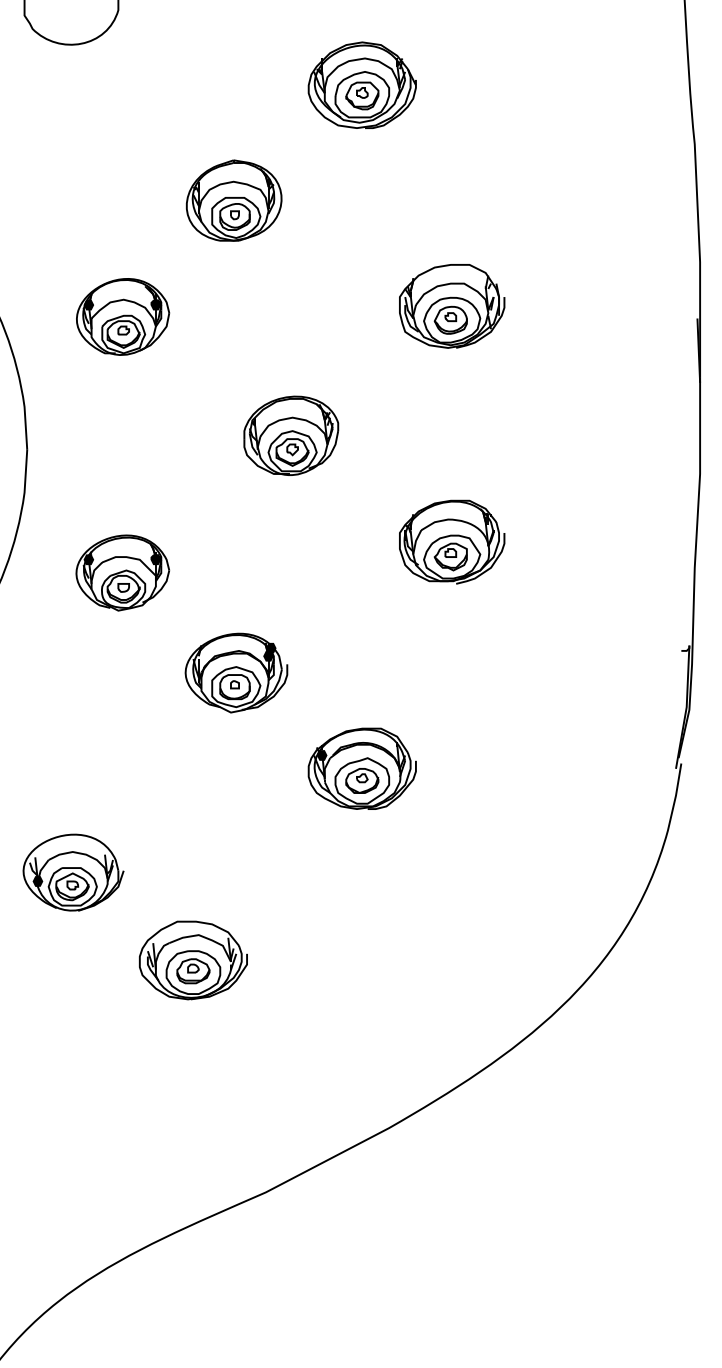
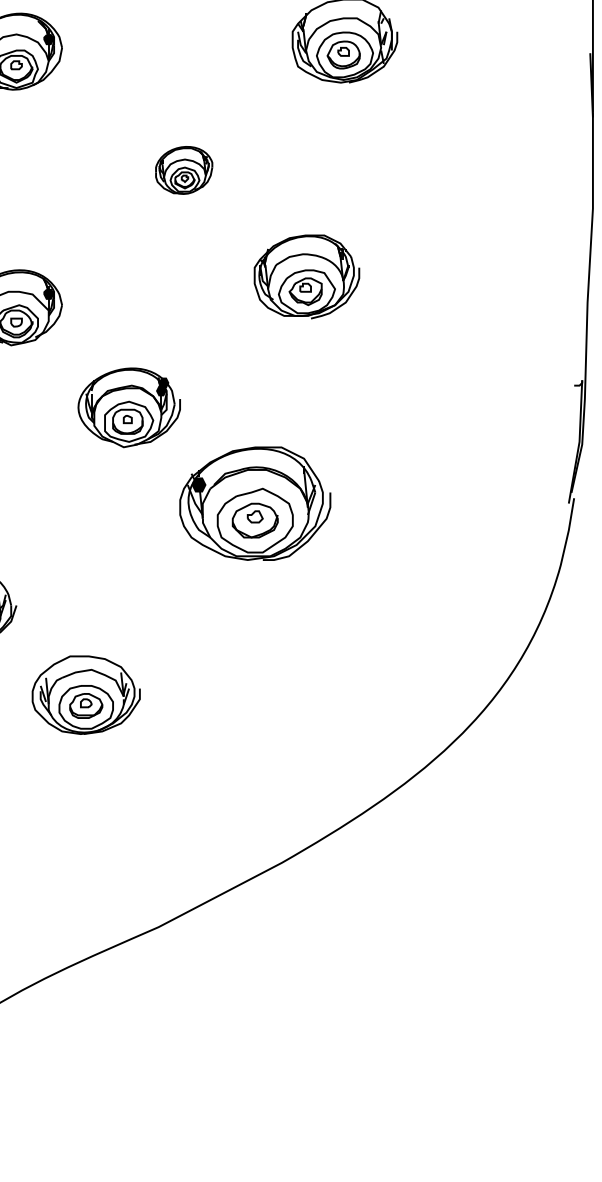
part: (291, 435) -> (184, 170), size x0.6
part: (452, 541) -> (307, 276), moved
part: (361, 768) -> (254, 503), size x1.4

